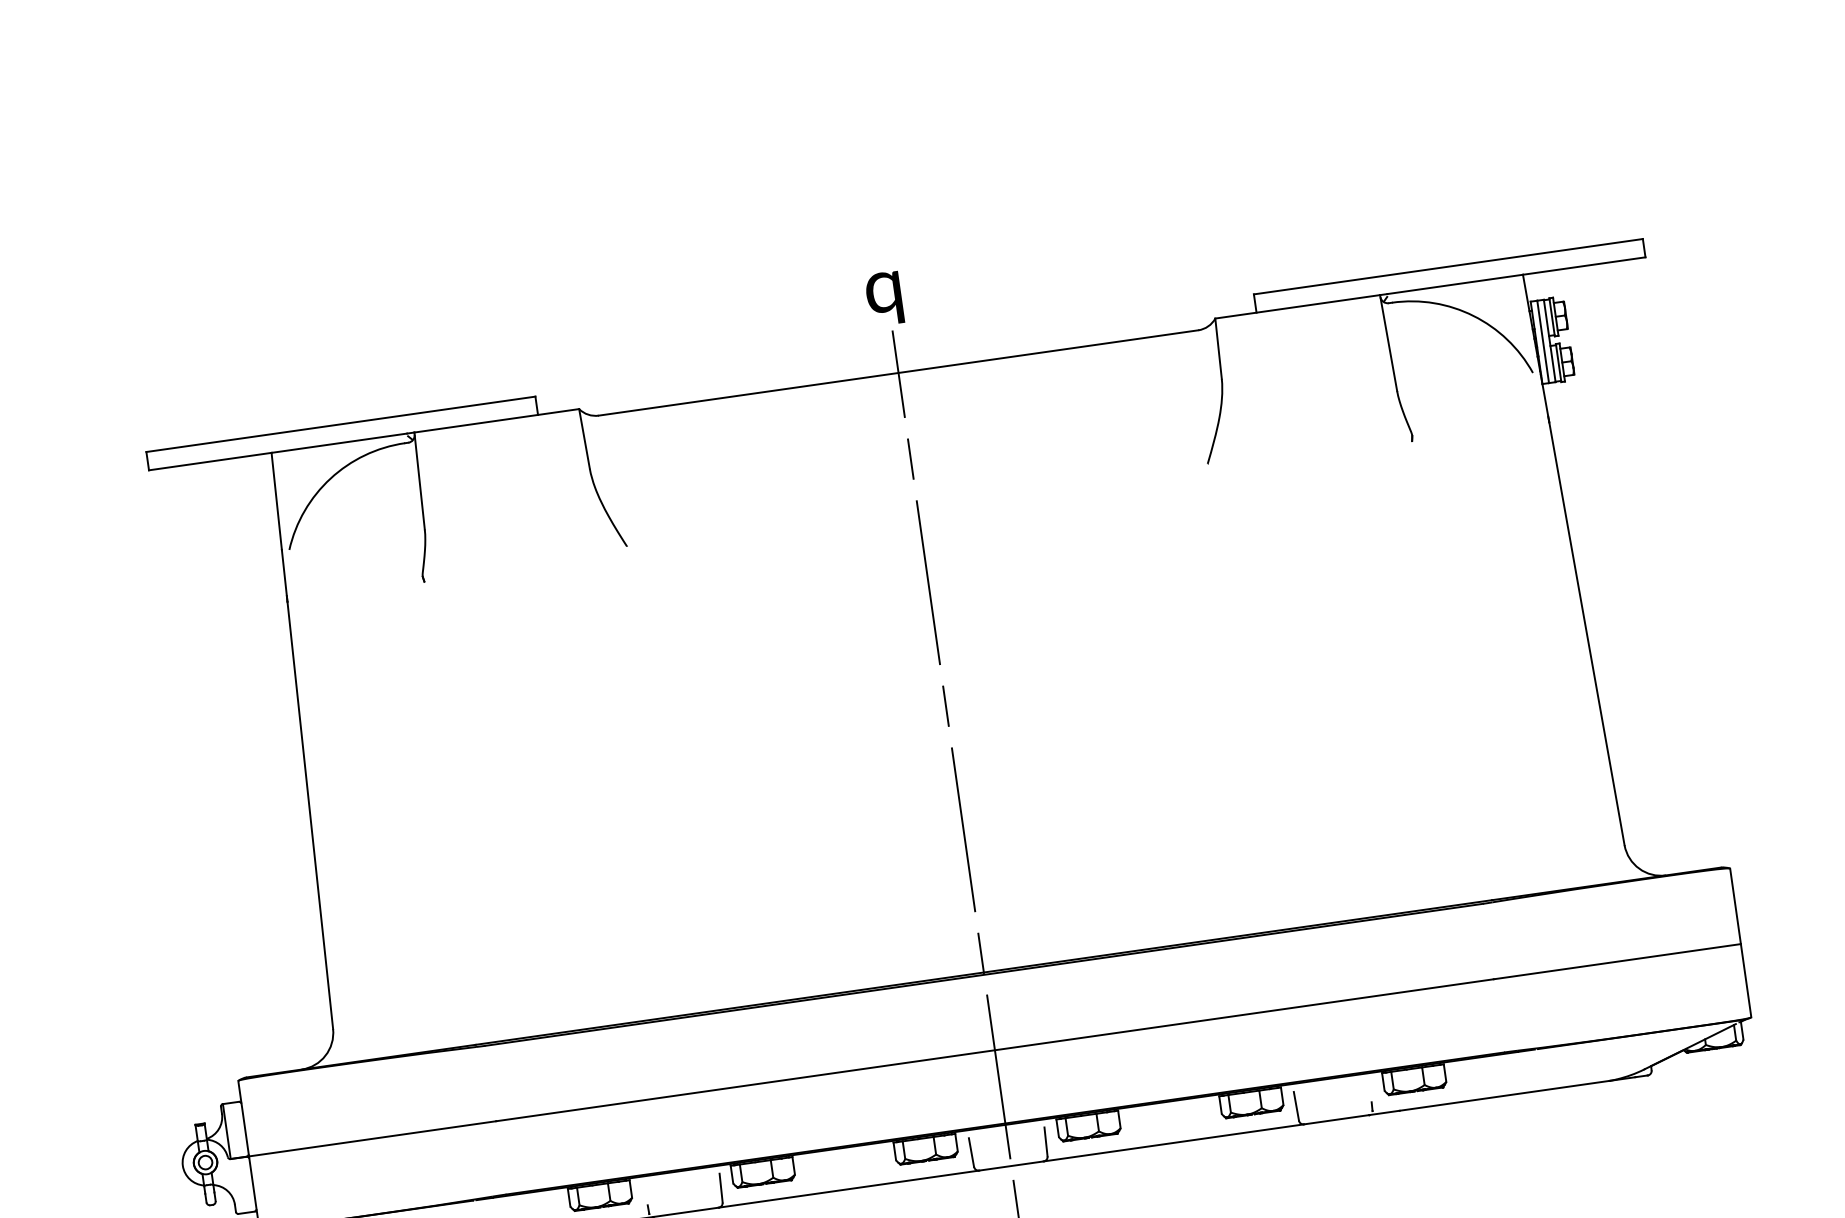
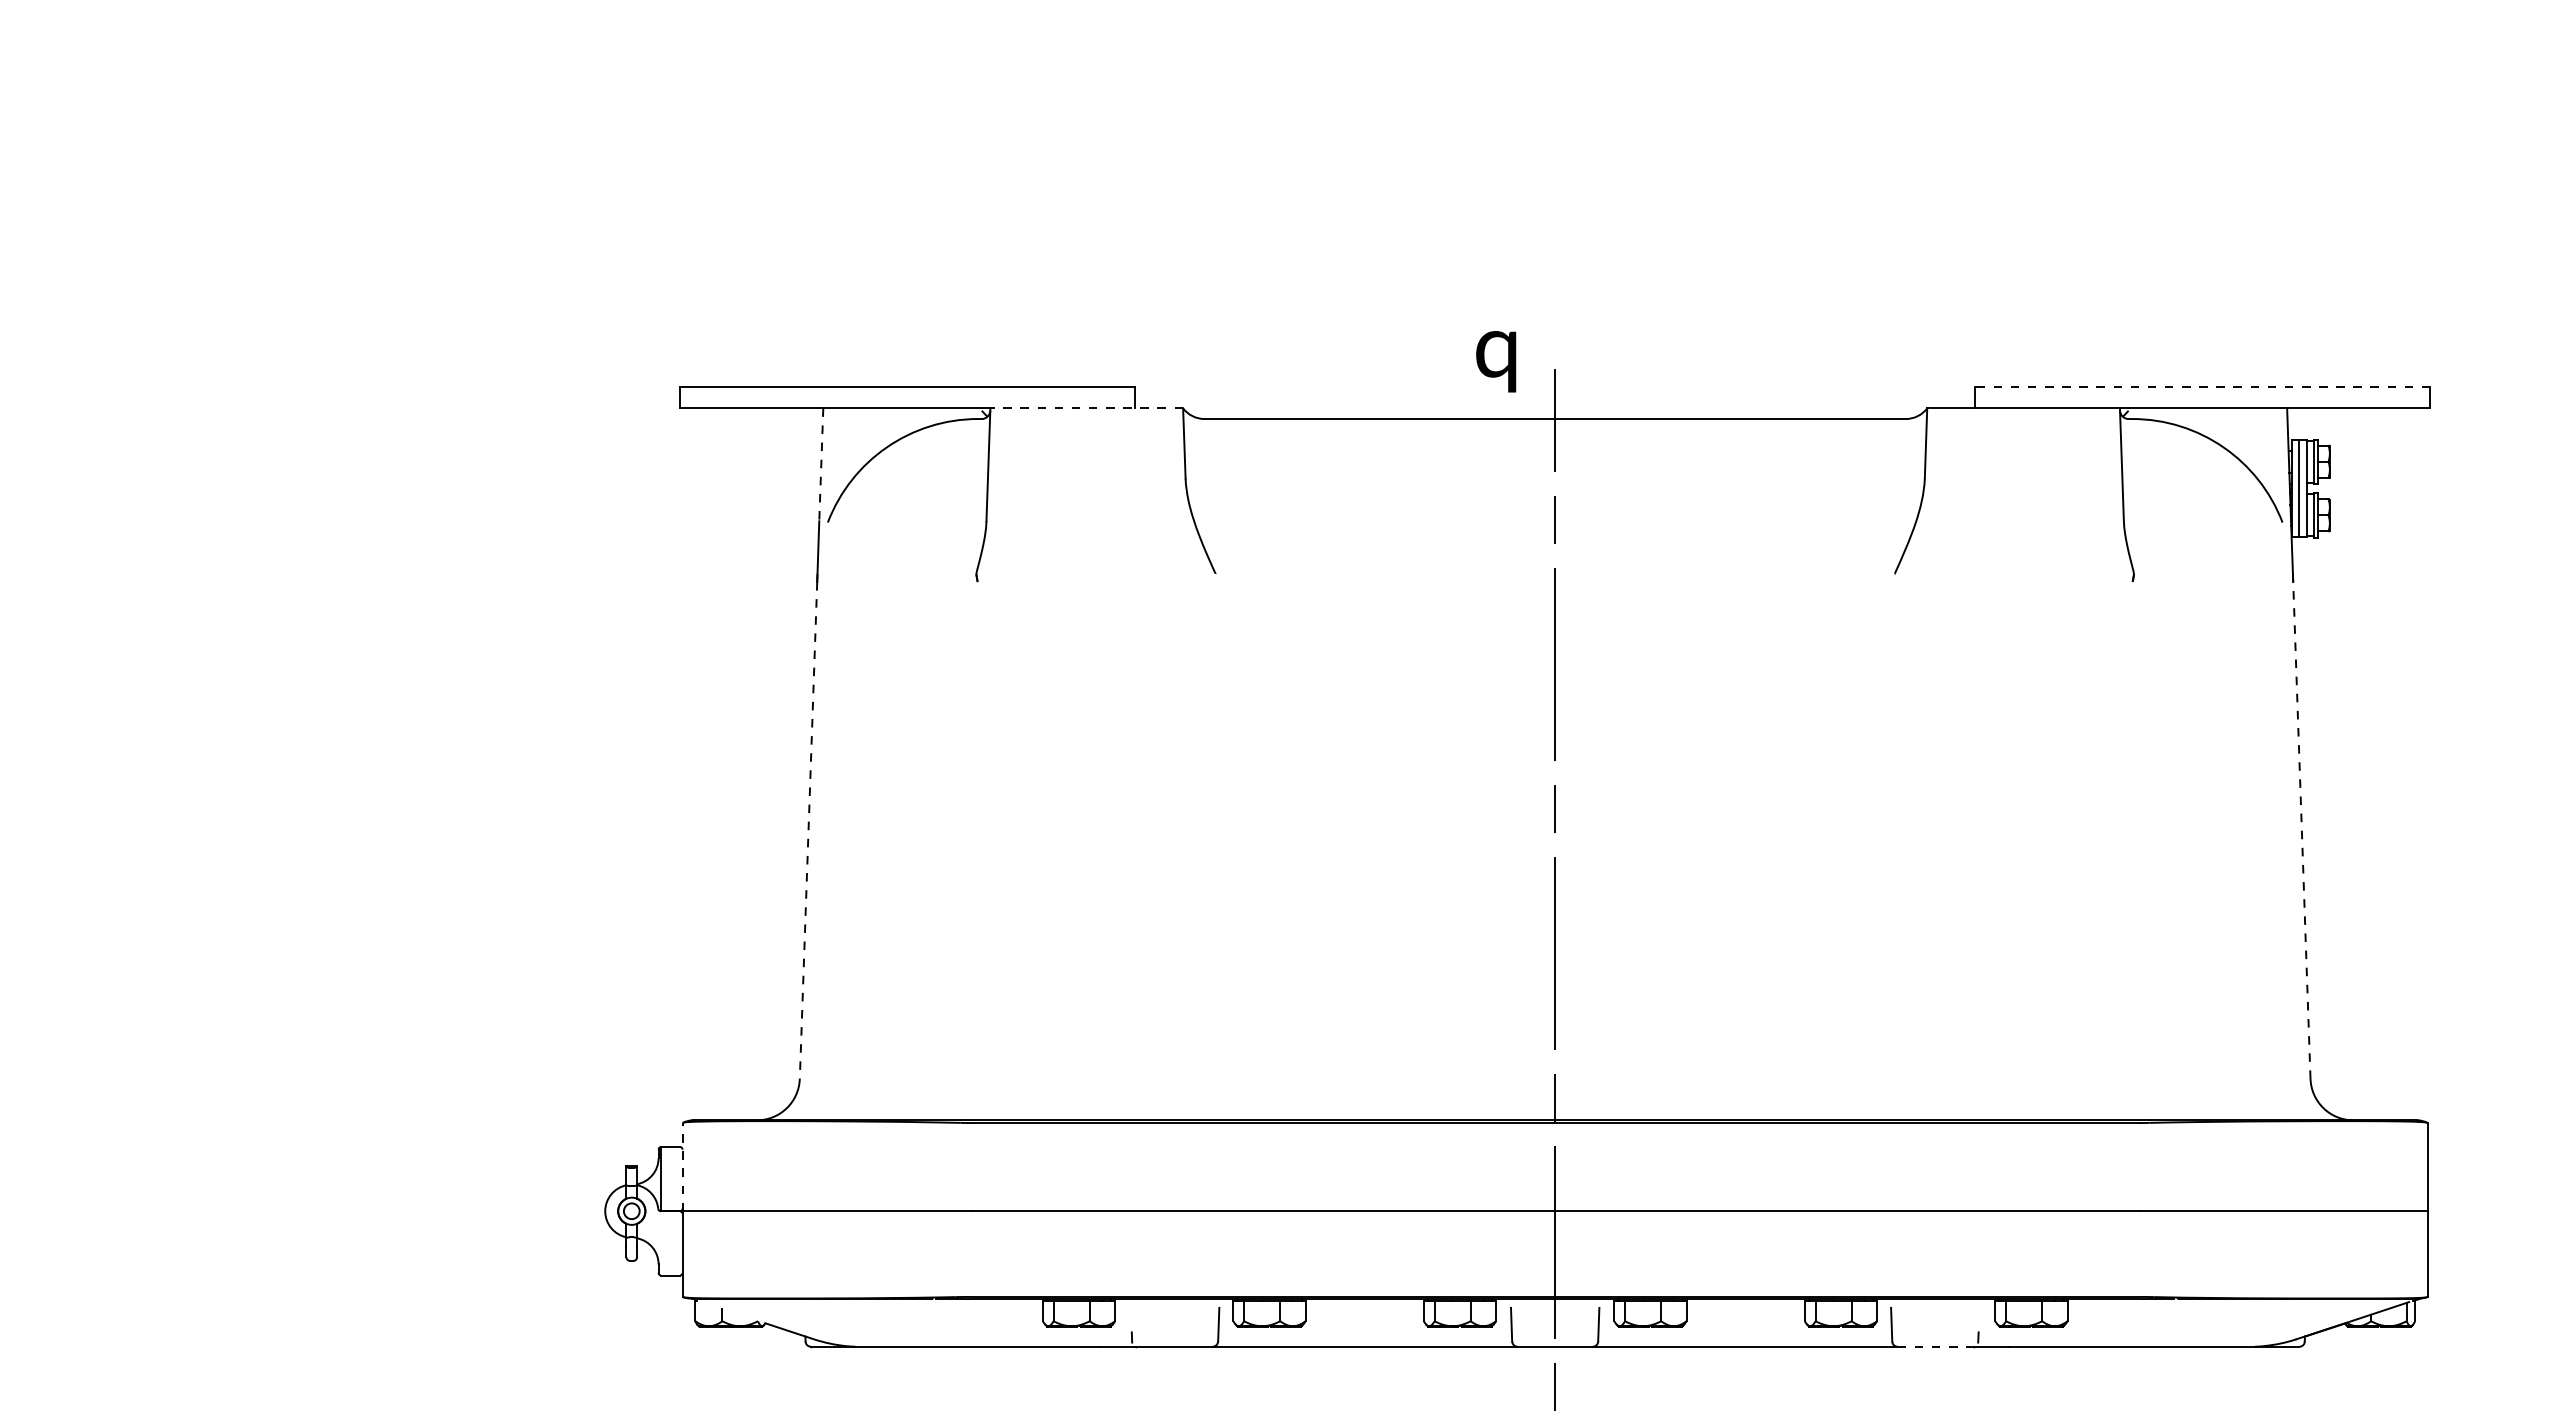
line: (1447, 266) -> (2202, 386), solid -> dashed
text: (884, 298) -> (1496, 361), moved
line: (496, 421) -> (1086, 408), solid -> dashed
line: (276, 501) -> (821, 465), solid -> dashed
line: (1586, 633) -> (2301, 830), solid -> dashed
line: (310, 815) -> (808, 830), solid -> dashed
line: (243, 1118) -> (682, 1166), solid -> dashed
line: (1337, 1119) -> (1936, 1346), solid -> dashed

